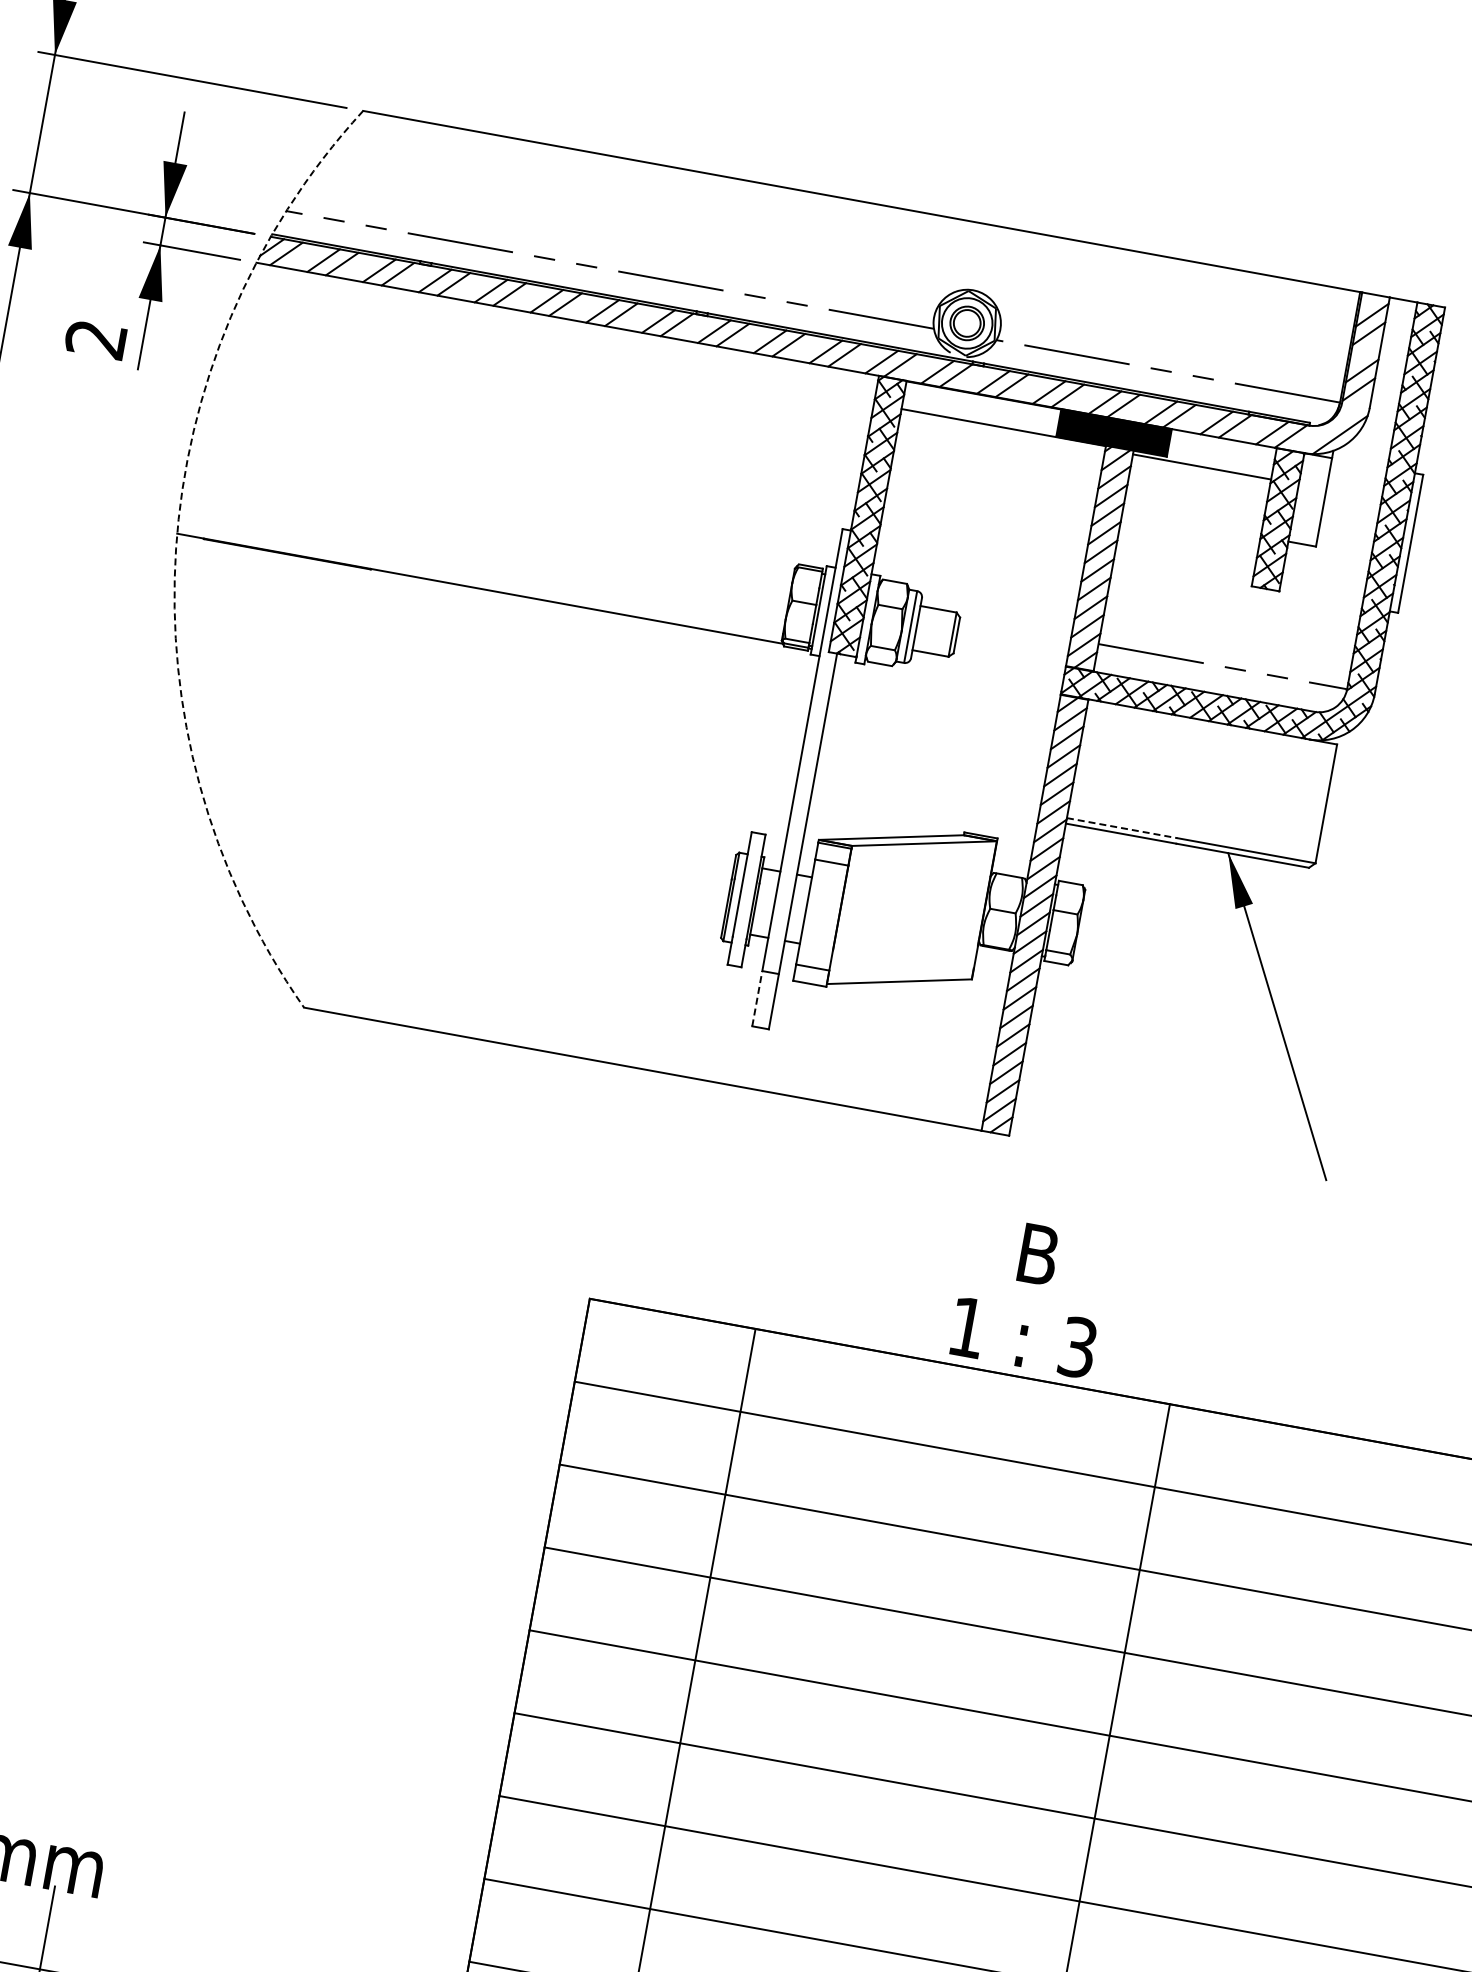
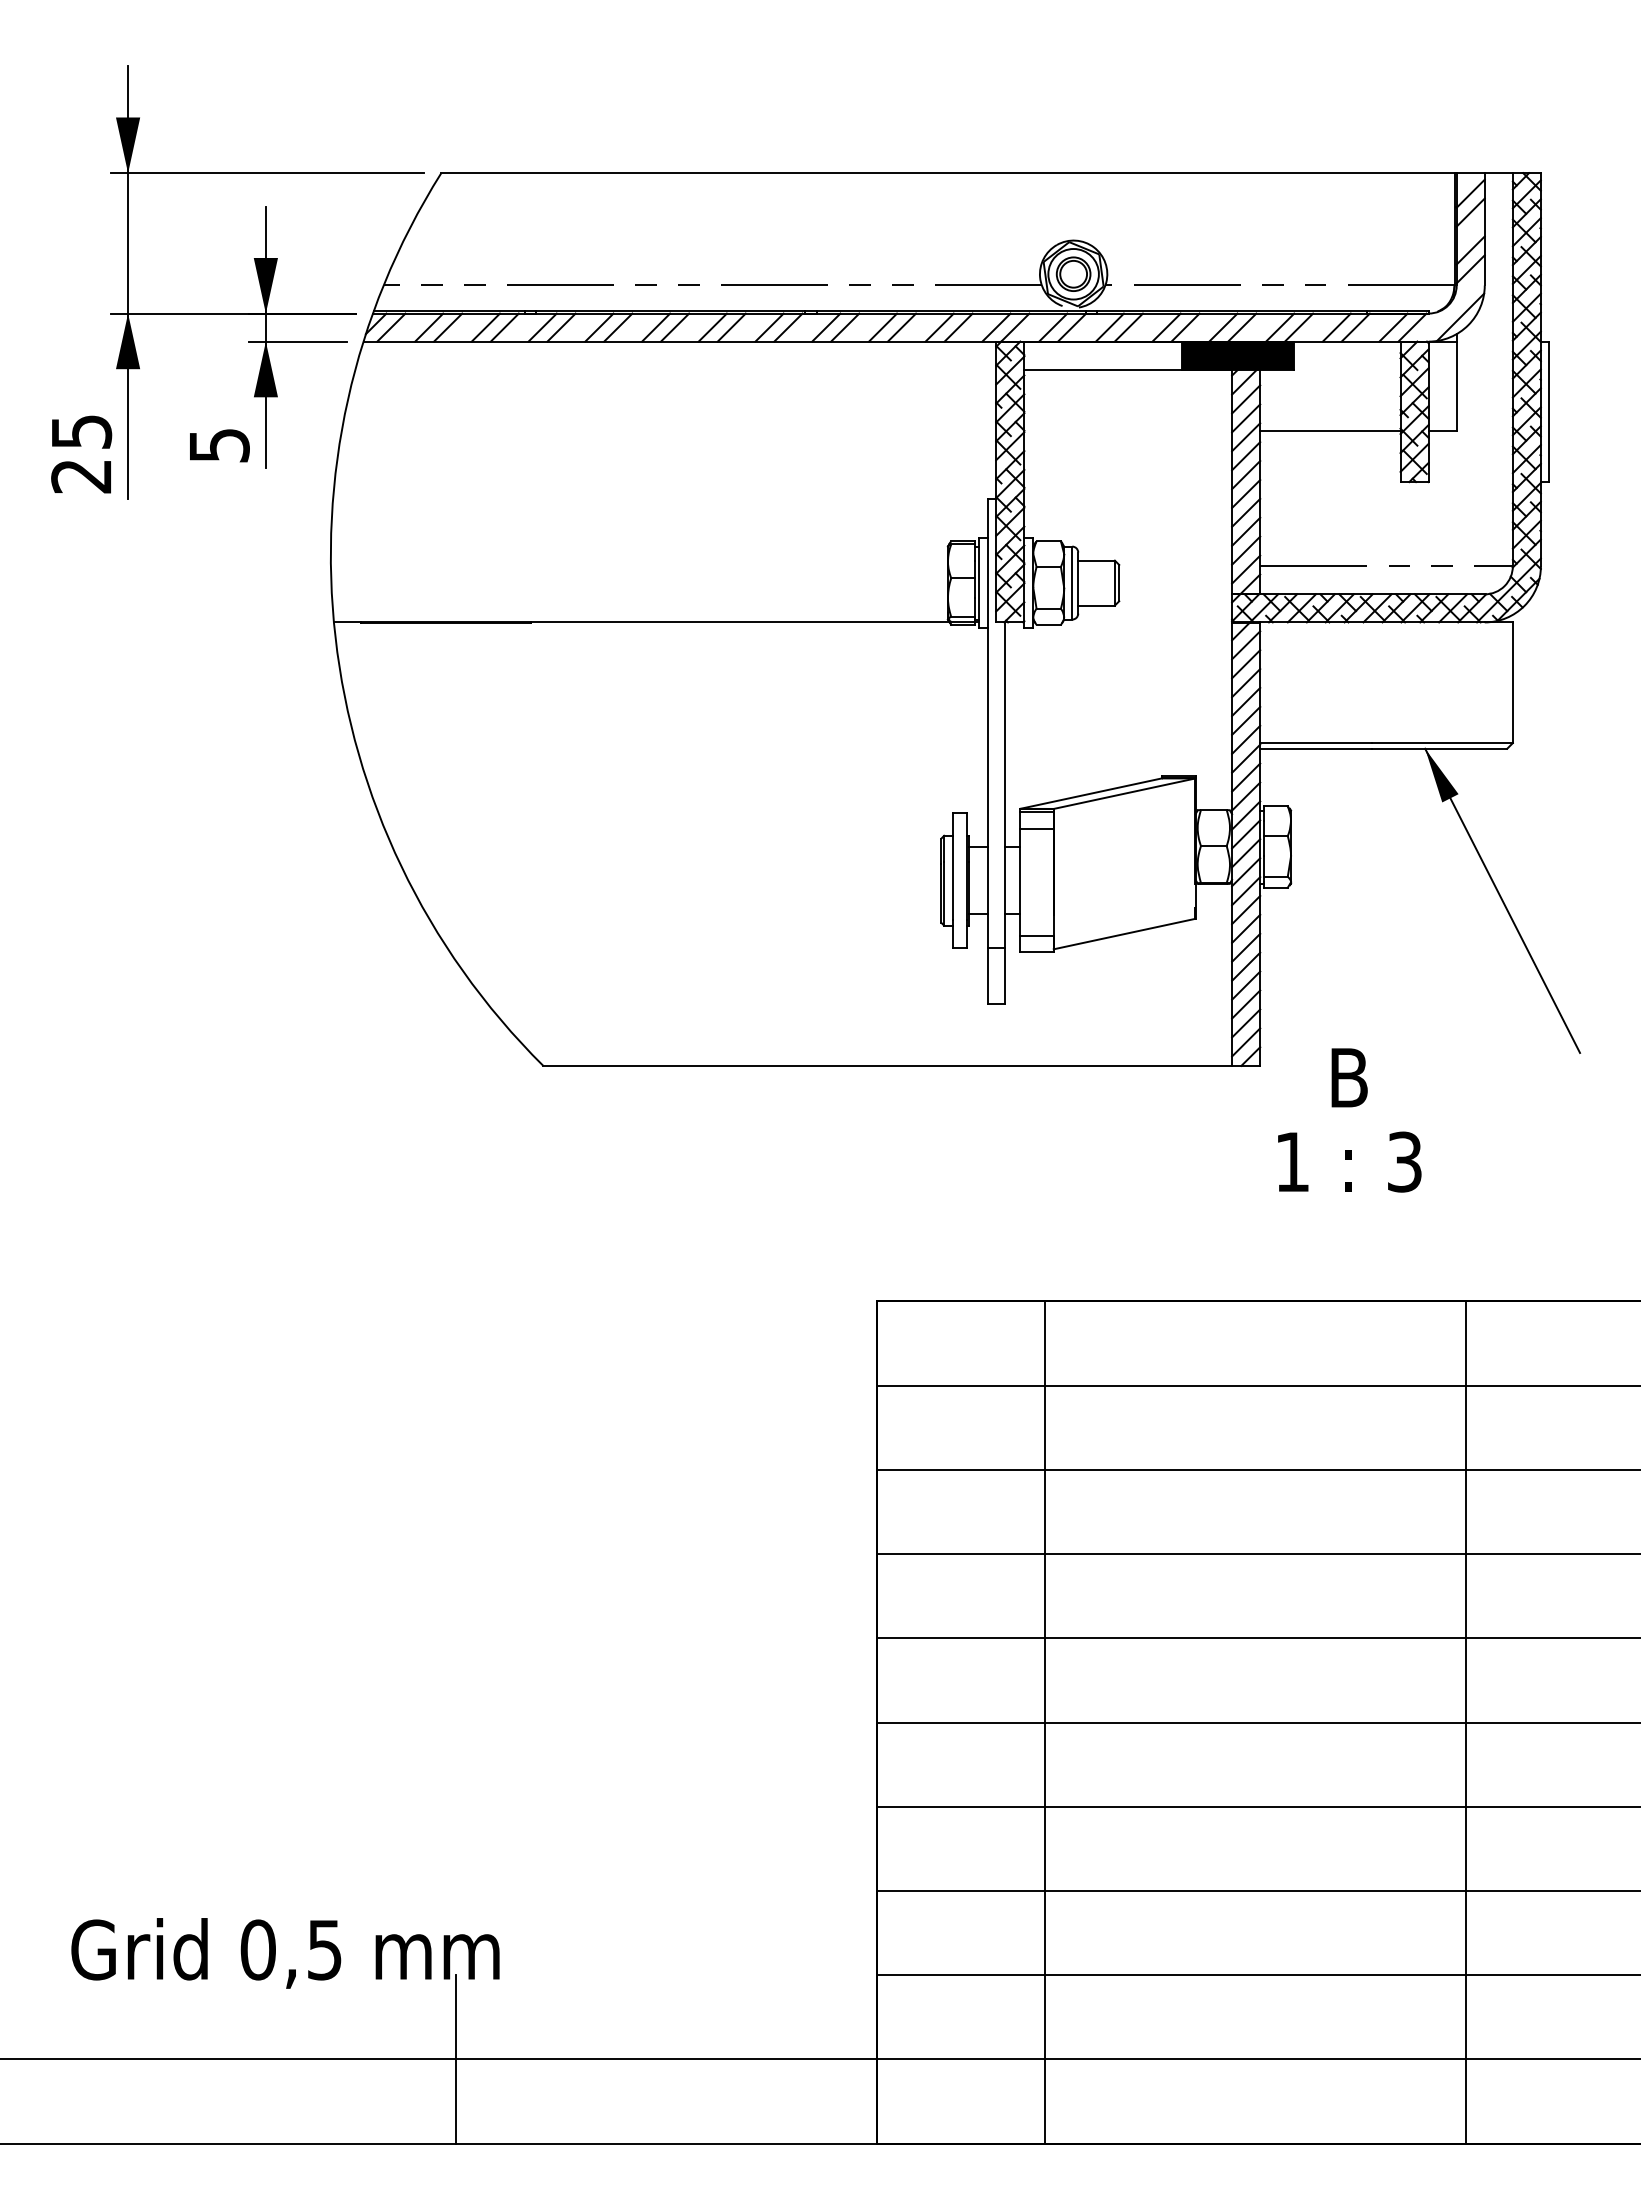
text: (95, 339) -> (218, 445), 2 -> 5
line: (1202, 466) -> (1330, 431), moved
arc: (176, 548) -> (335, 637), dashed -> solid
line: (1122, 828) -> (1316, 743), dashed -> solid
line: (757, 997) -> (987, 975), dashed -> solid
text: (1031, 1296) -> (1349, 1120), moved

